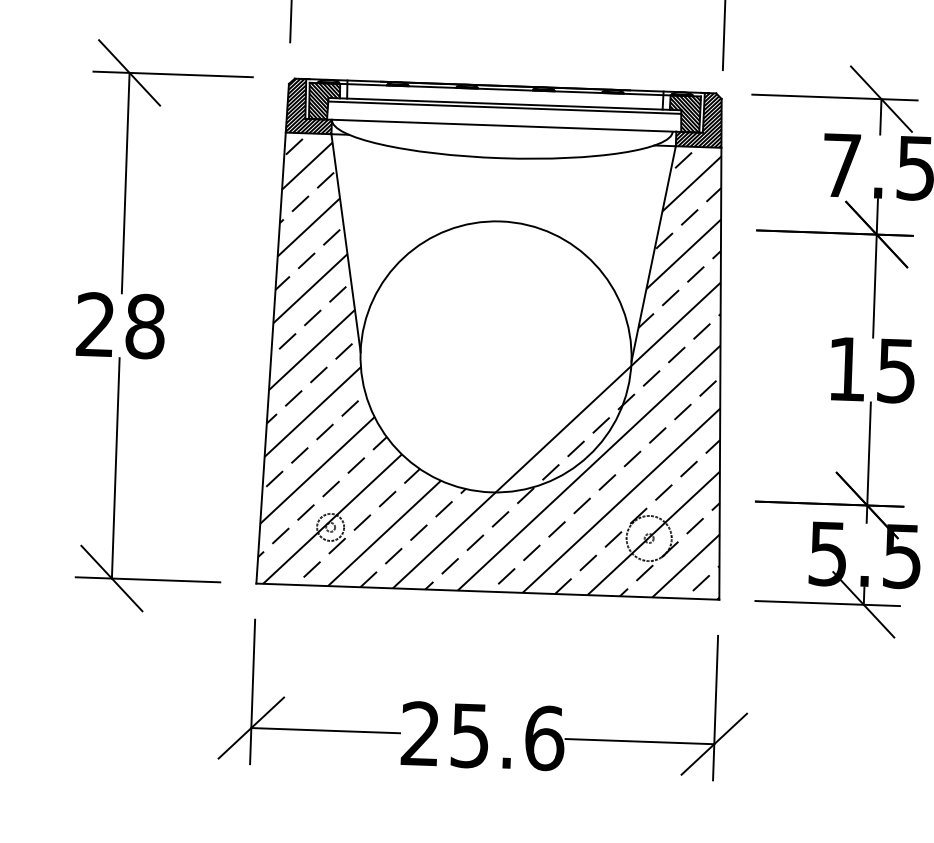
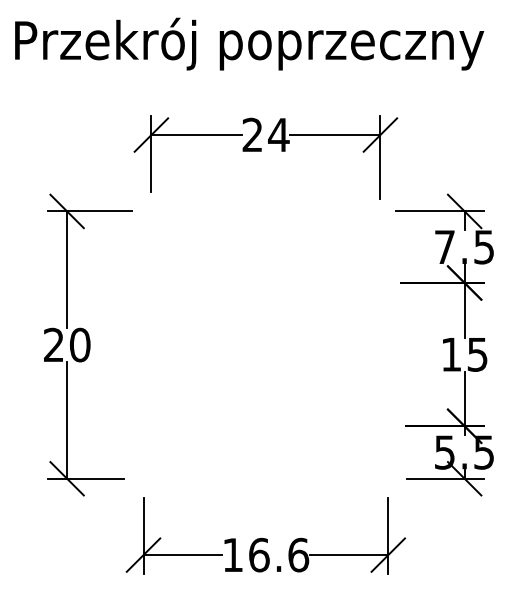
text: (145, 327) -> (80, 345), 28 -> 20
part: (495, 337) -> (265, 344), removed
text: (446, 733) -> (246, 554), 25.6 -> 16.6

